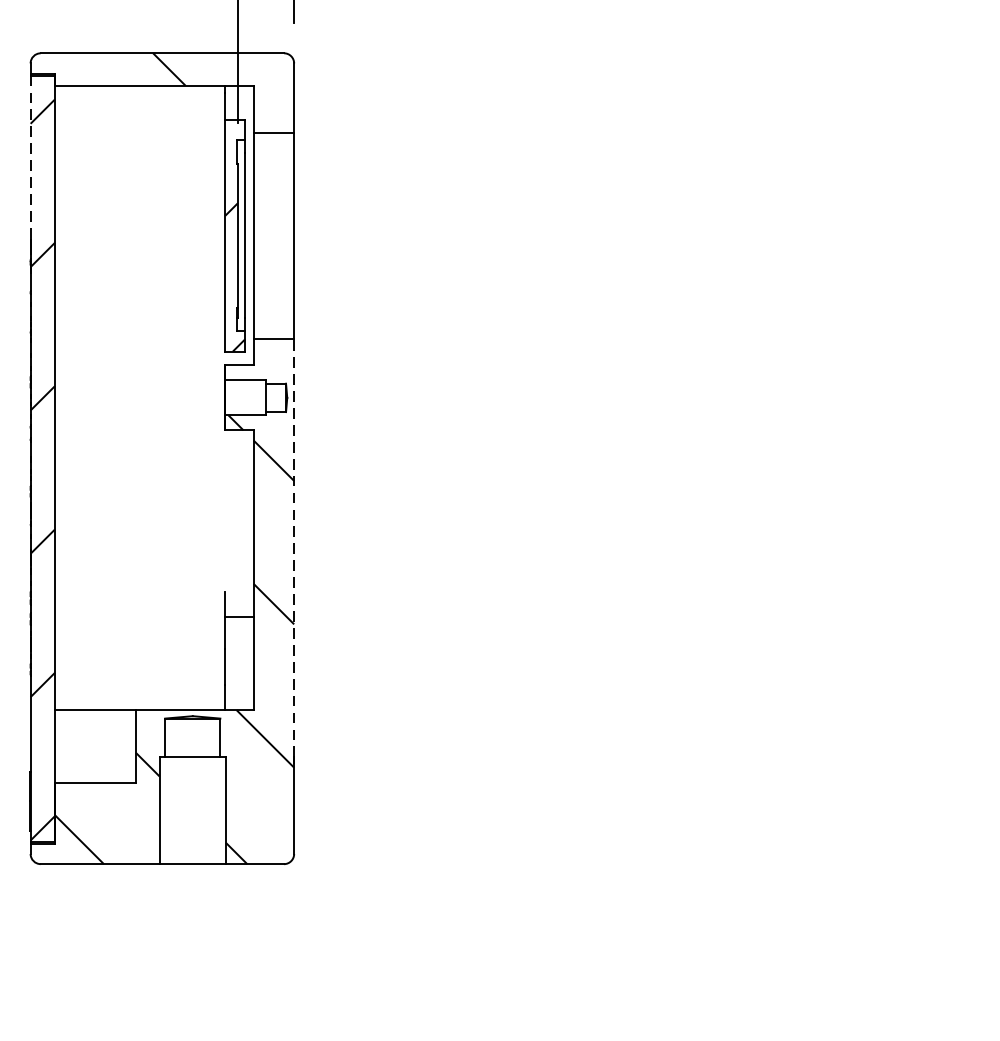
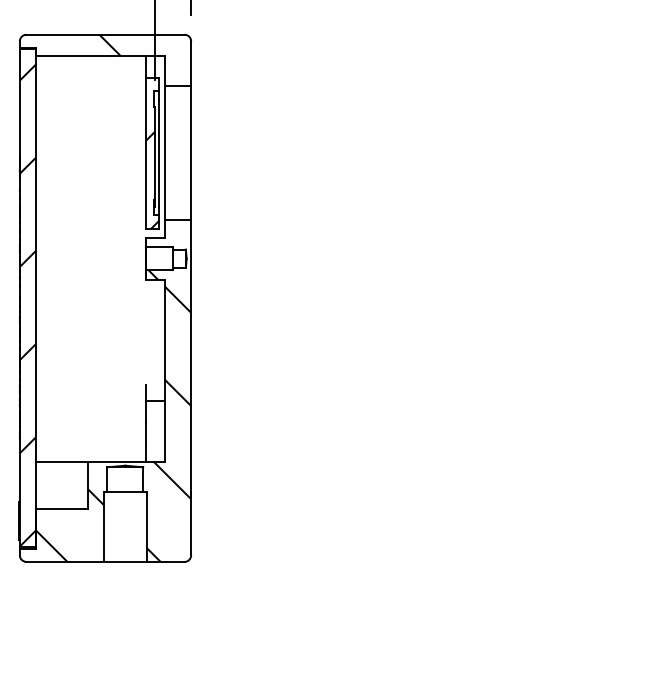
line: (30, 159) -> (19, 103), dashed -> solid
line: (294, 546) -> (191, 355), dashed -> solid

